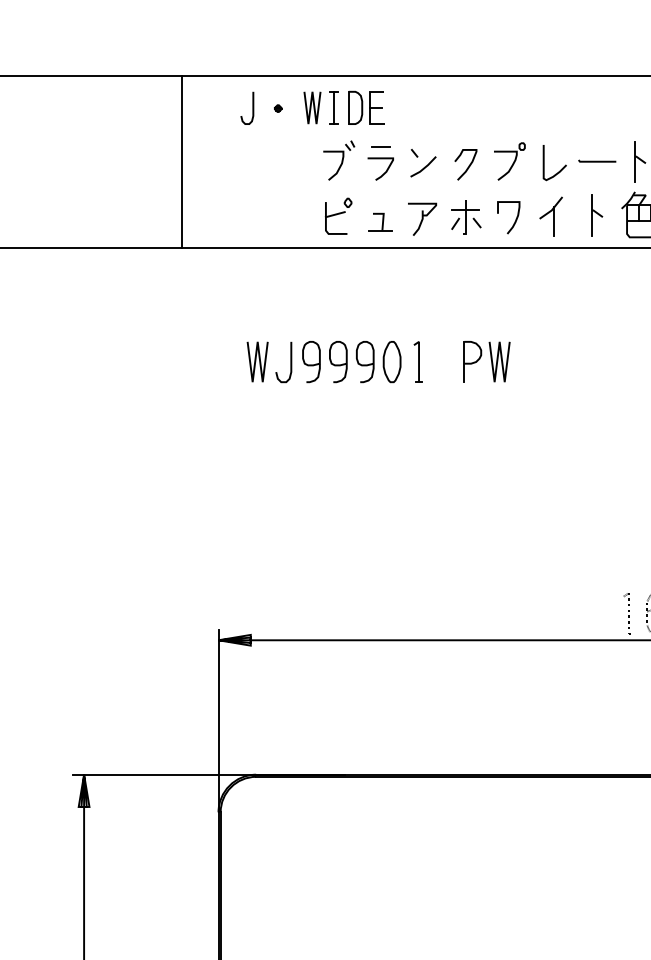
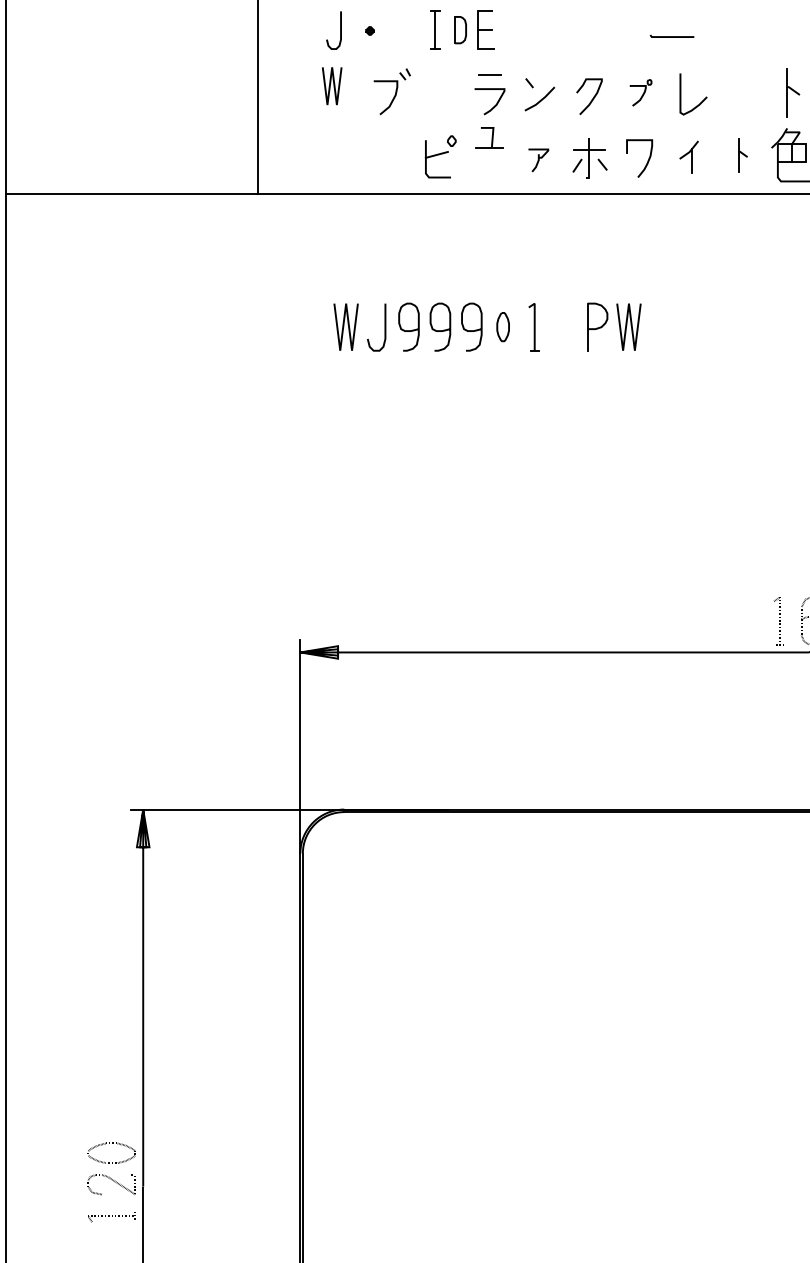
part: (355, 107) -> (460, 29), size x0.7
line: (313, 108) -> (333, 86), moved
part: (338, 160) -> (391, 91), moved
part: (509, 161) -> (640, 92), size x0.6
line: (596, 161) -> (671, 36), moved
part: (596, 215) -> (742, 155), size x0.7
part: (550, 216) -> (688, 156), size x0.7
part: (422, 219) -> (538, 160), size x0.6
part: (380, 221) -> (489, 137), moved
part: (391, 361) -> (502, 326), size x0.6

